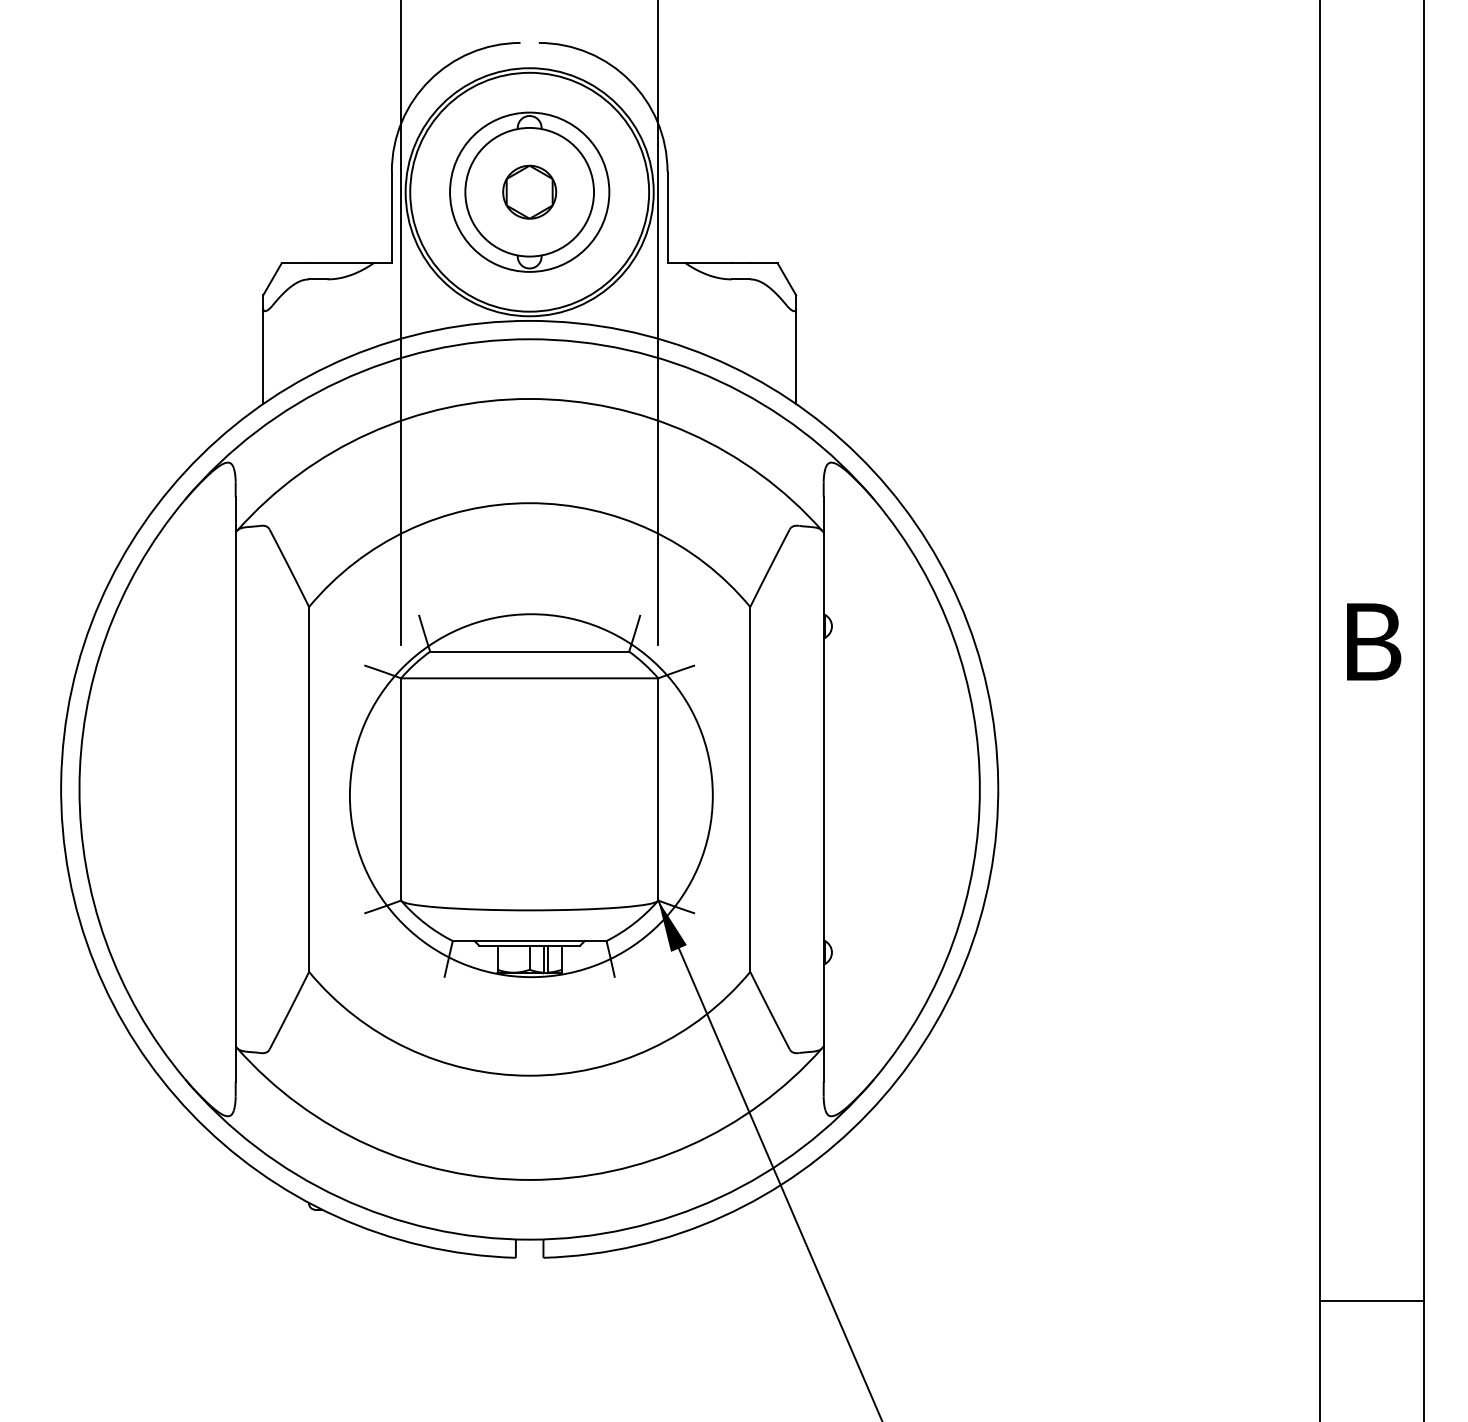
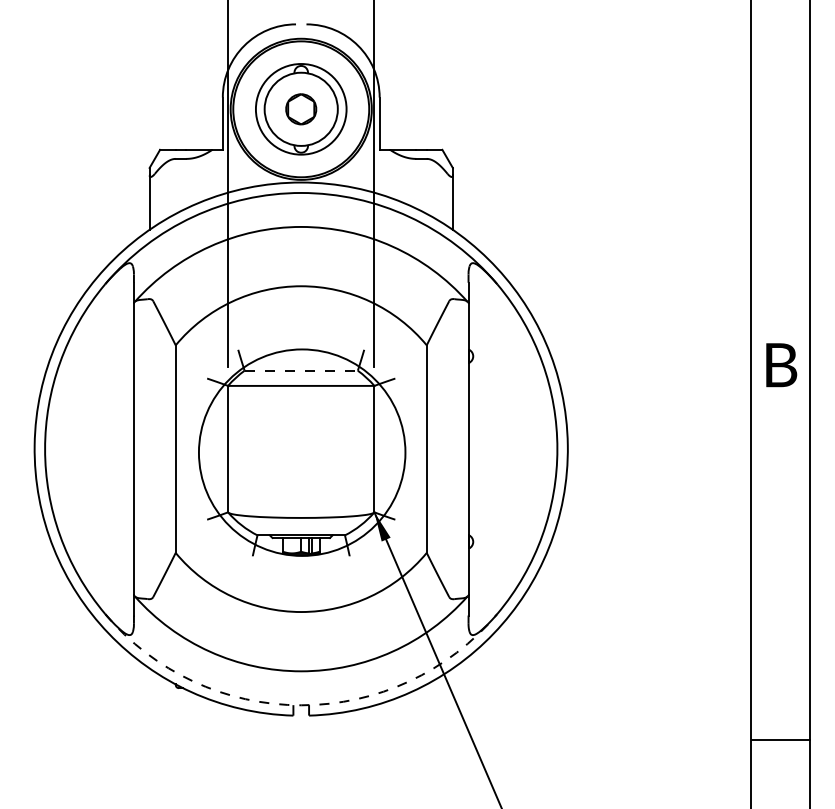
line: (530, 651) -> (301, 370), solid -> dashed
arc: (530, 1240) -> (301, 705), solid -> dashed

